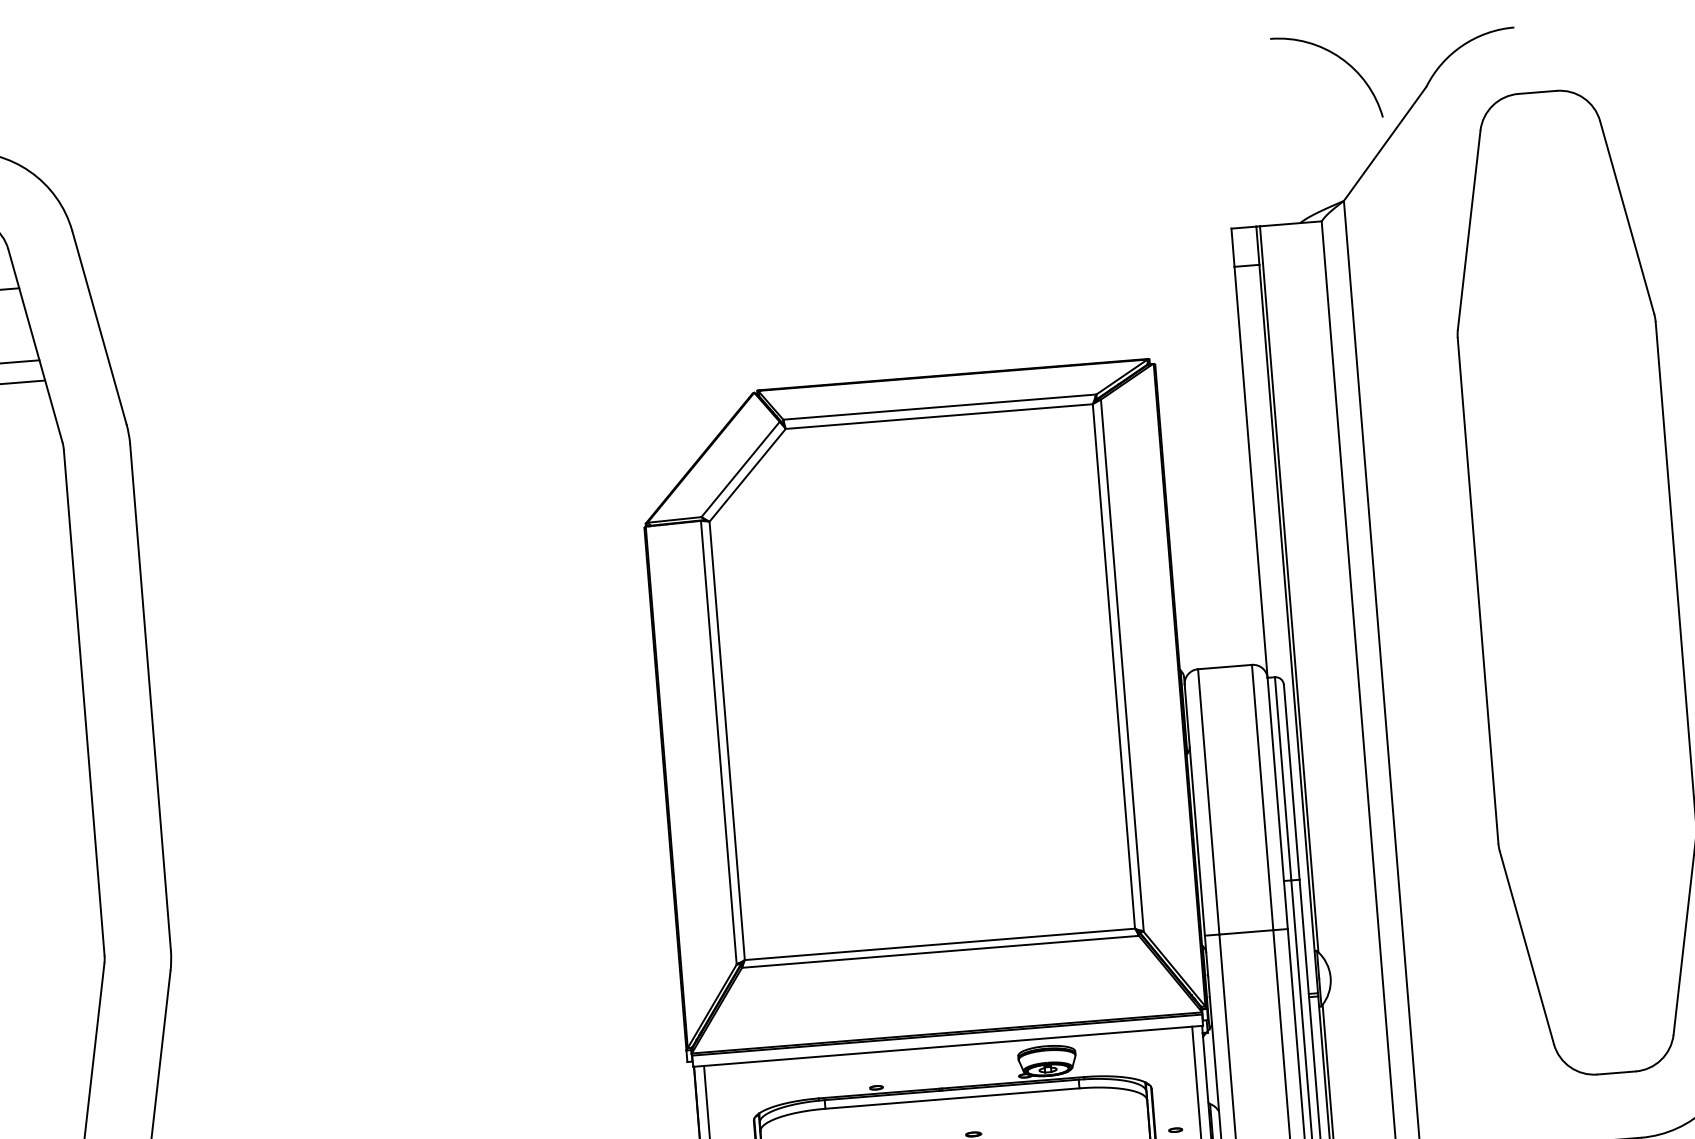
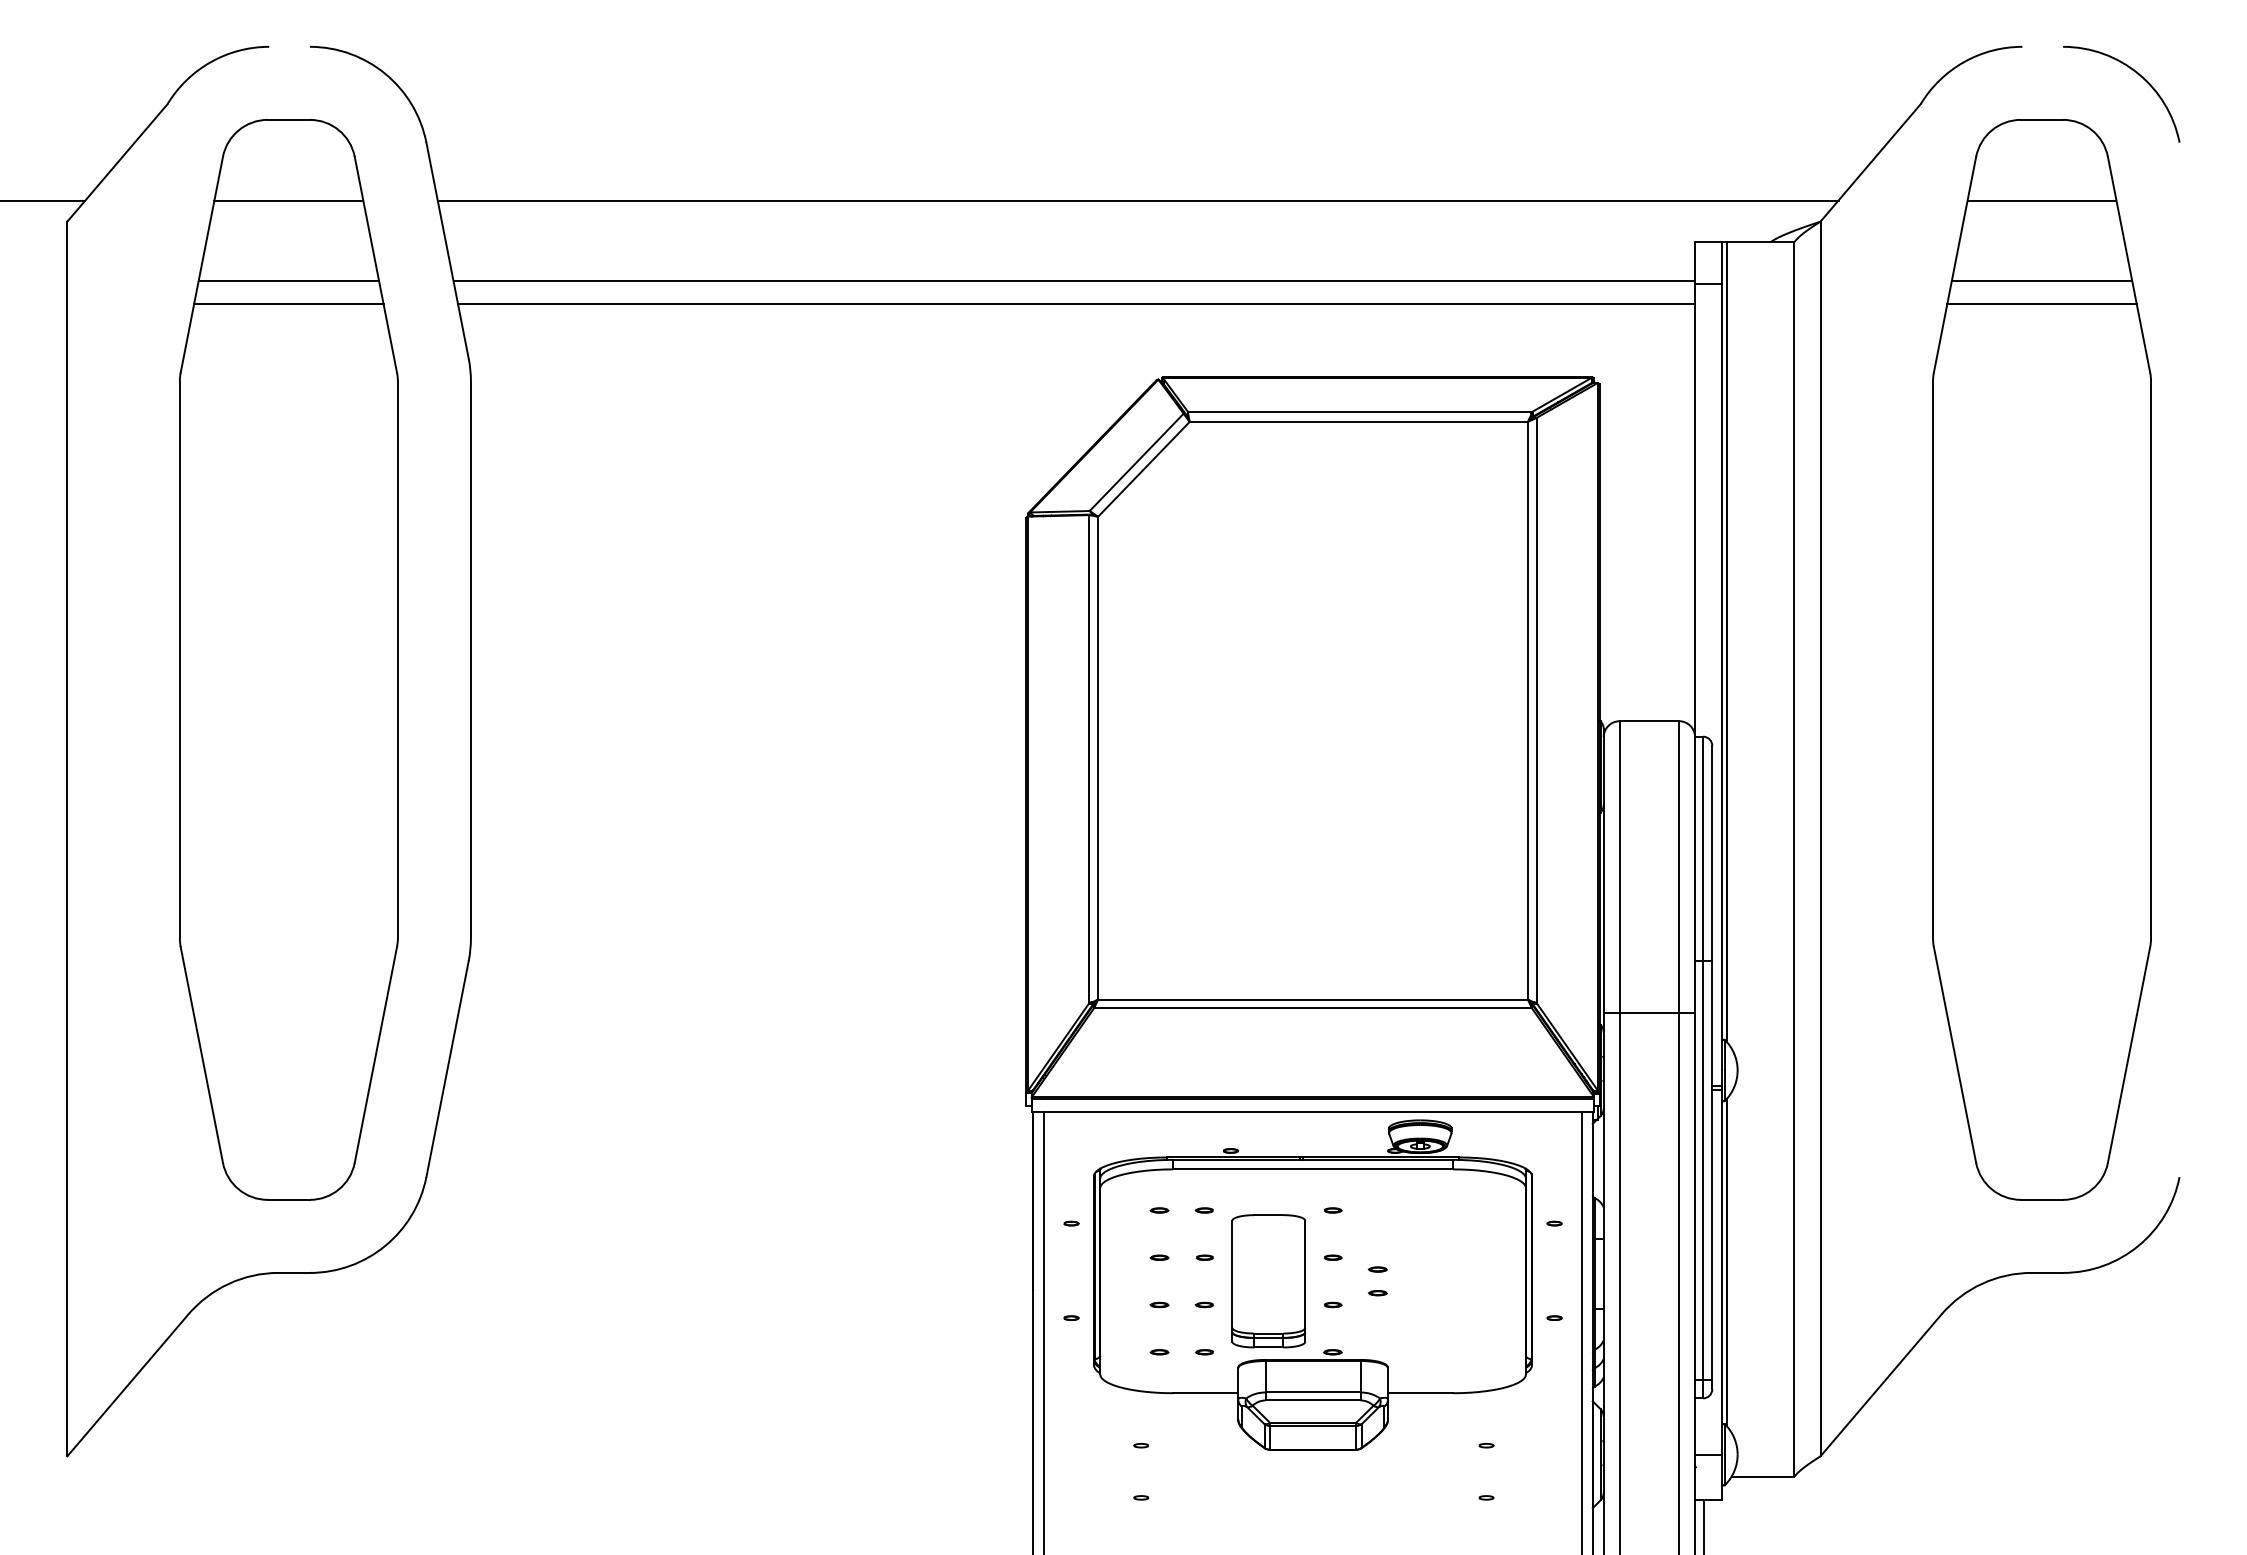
arc: (1340, 59) -> (2138, 75), moved
line: (1543, 165) -> (2041, 200), added
line: (722, 231) -> (1137, 200), added
line: (1548, 239) -> (2041, 281), added
line: (1550, 259) -> (2041, 303), added
line: (670, 309) -> (1074, 281), added
line: (674, 329) -> (1076, 303), added

